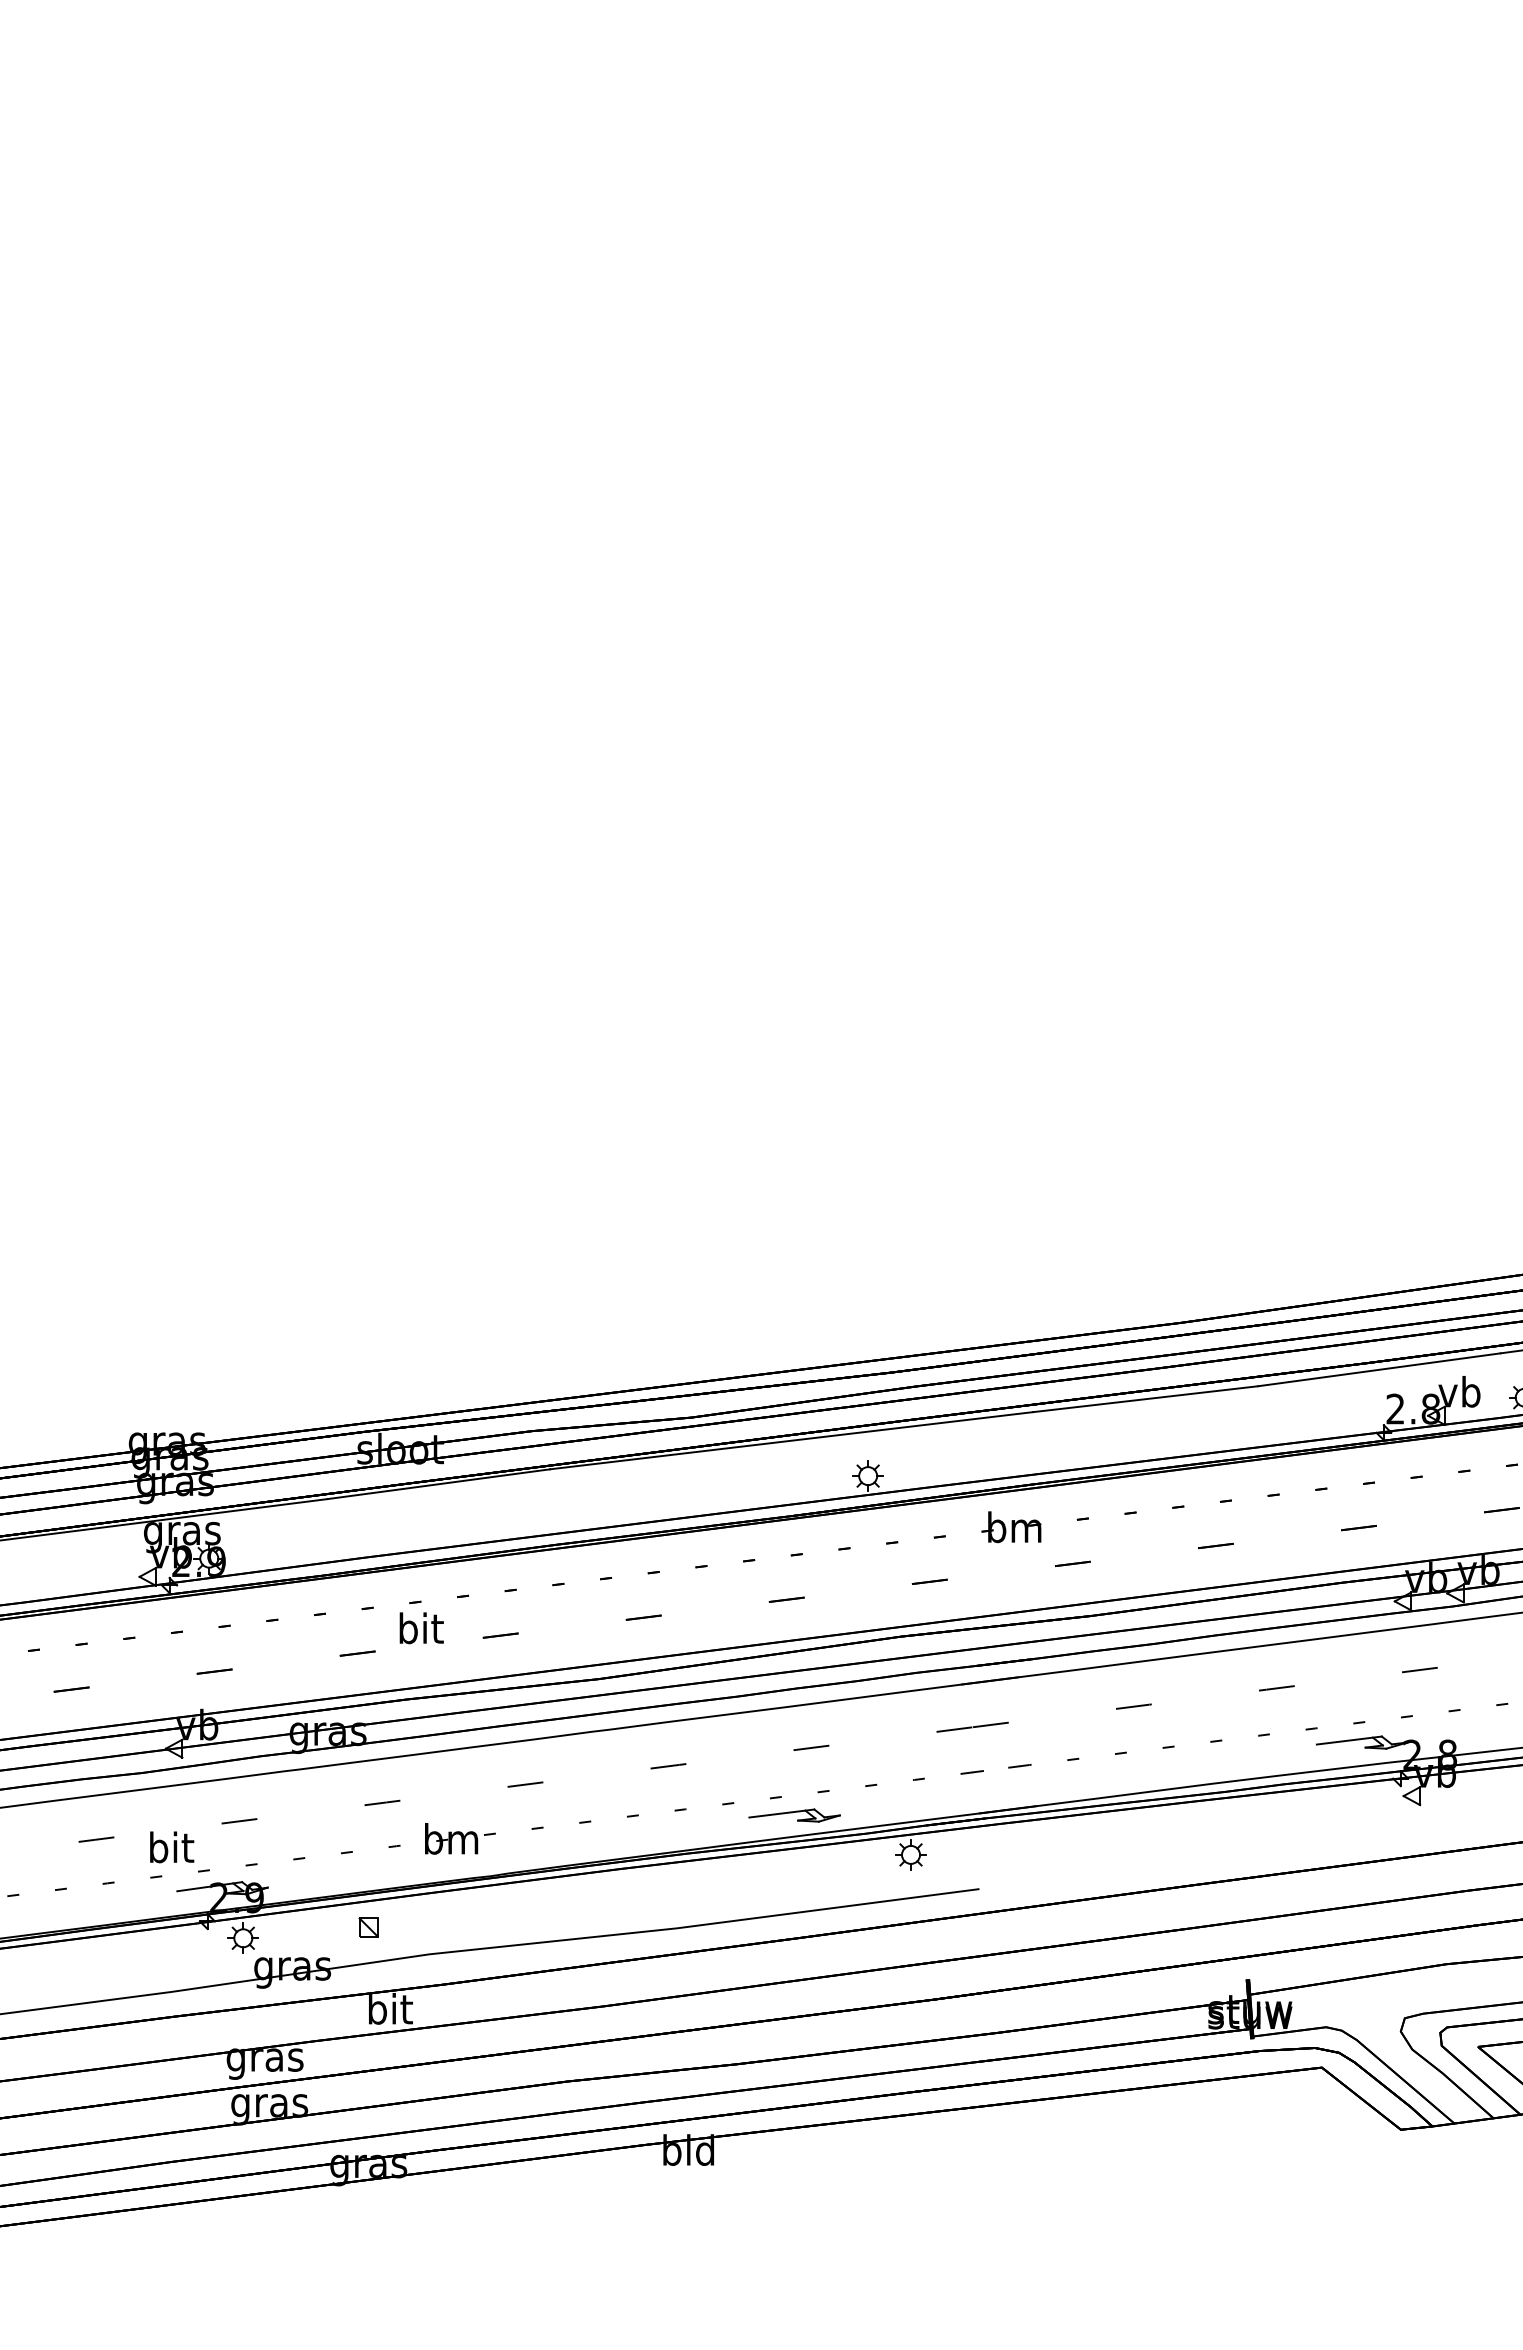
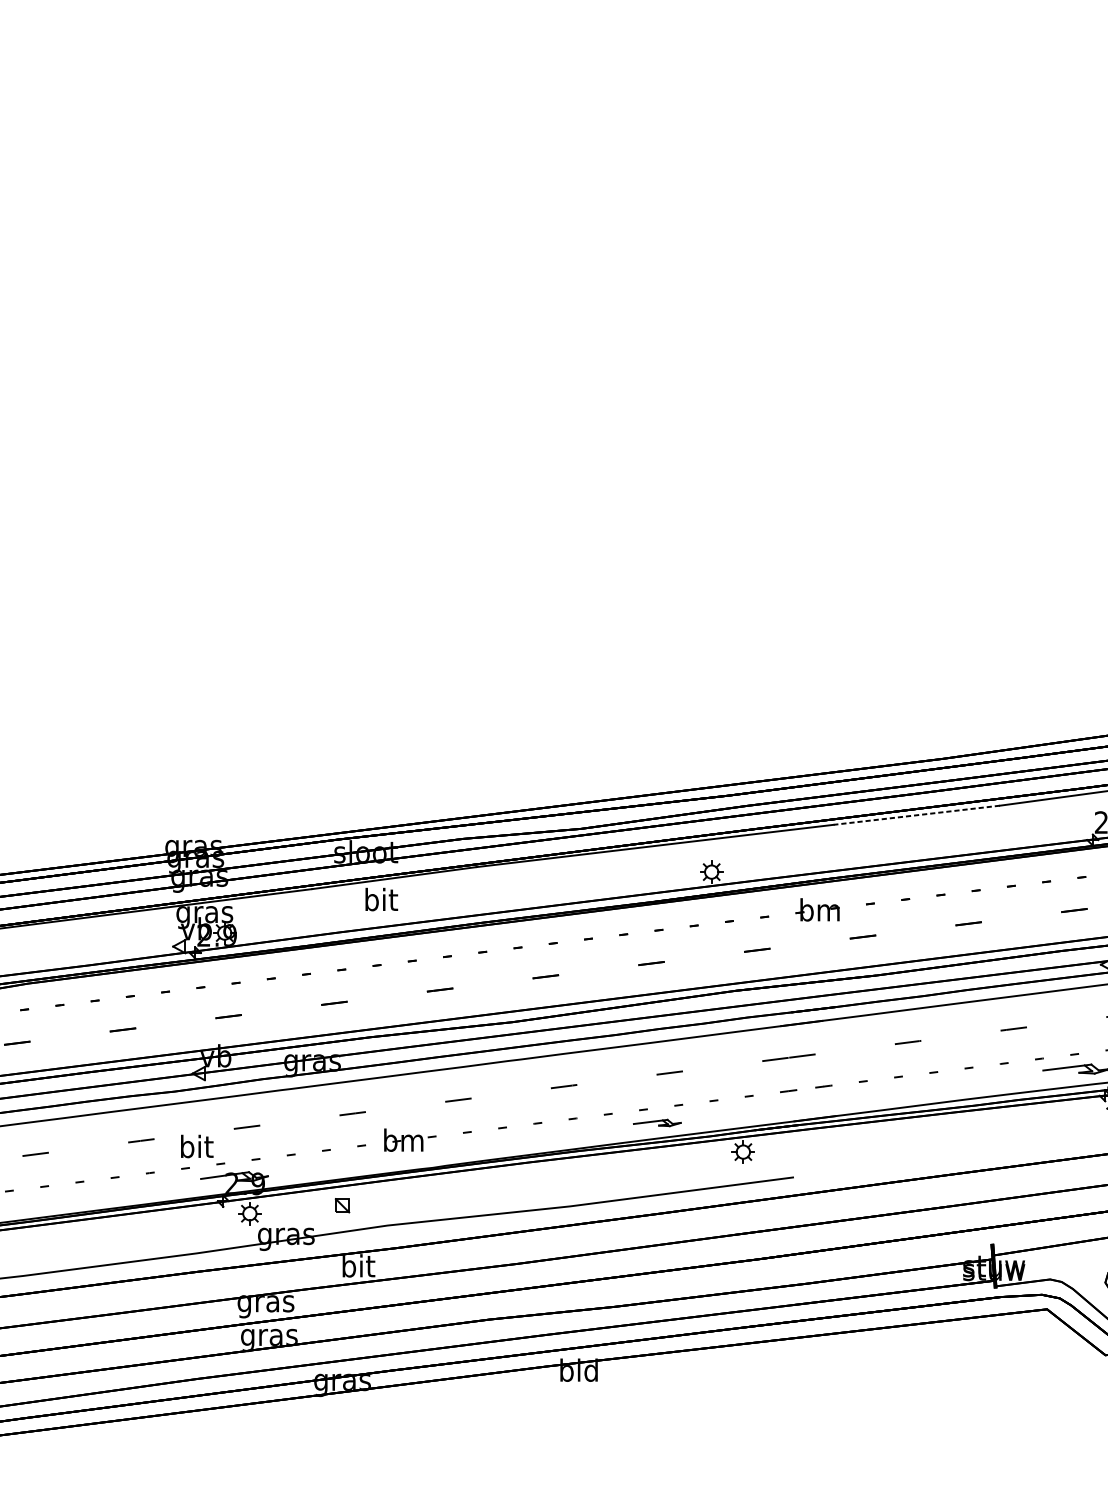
line: (1145, 1399) -> (916, 815), solid -> dashed
text: (421, 1628) -> (381, 899), moved
part: (794, 1815) -> (657, 1122), size x0.7

